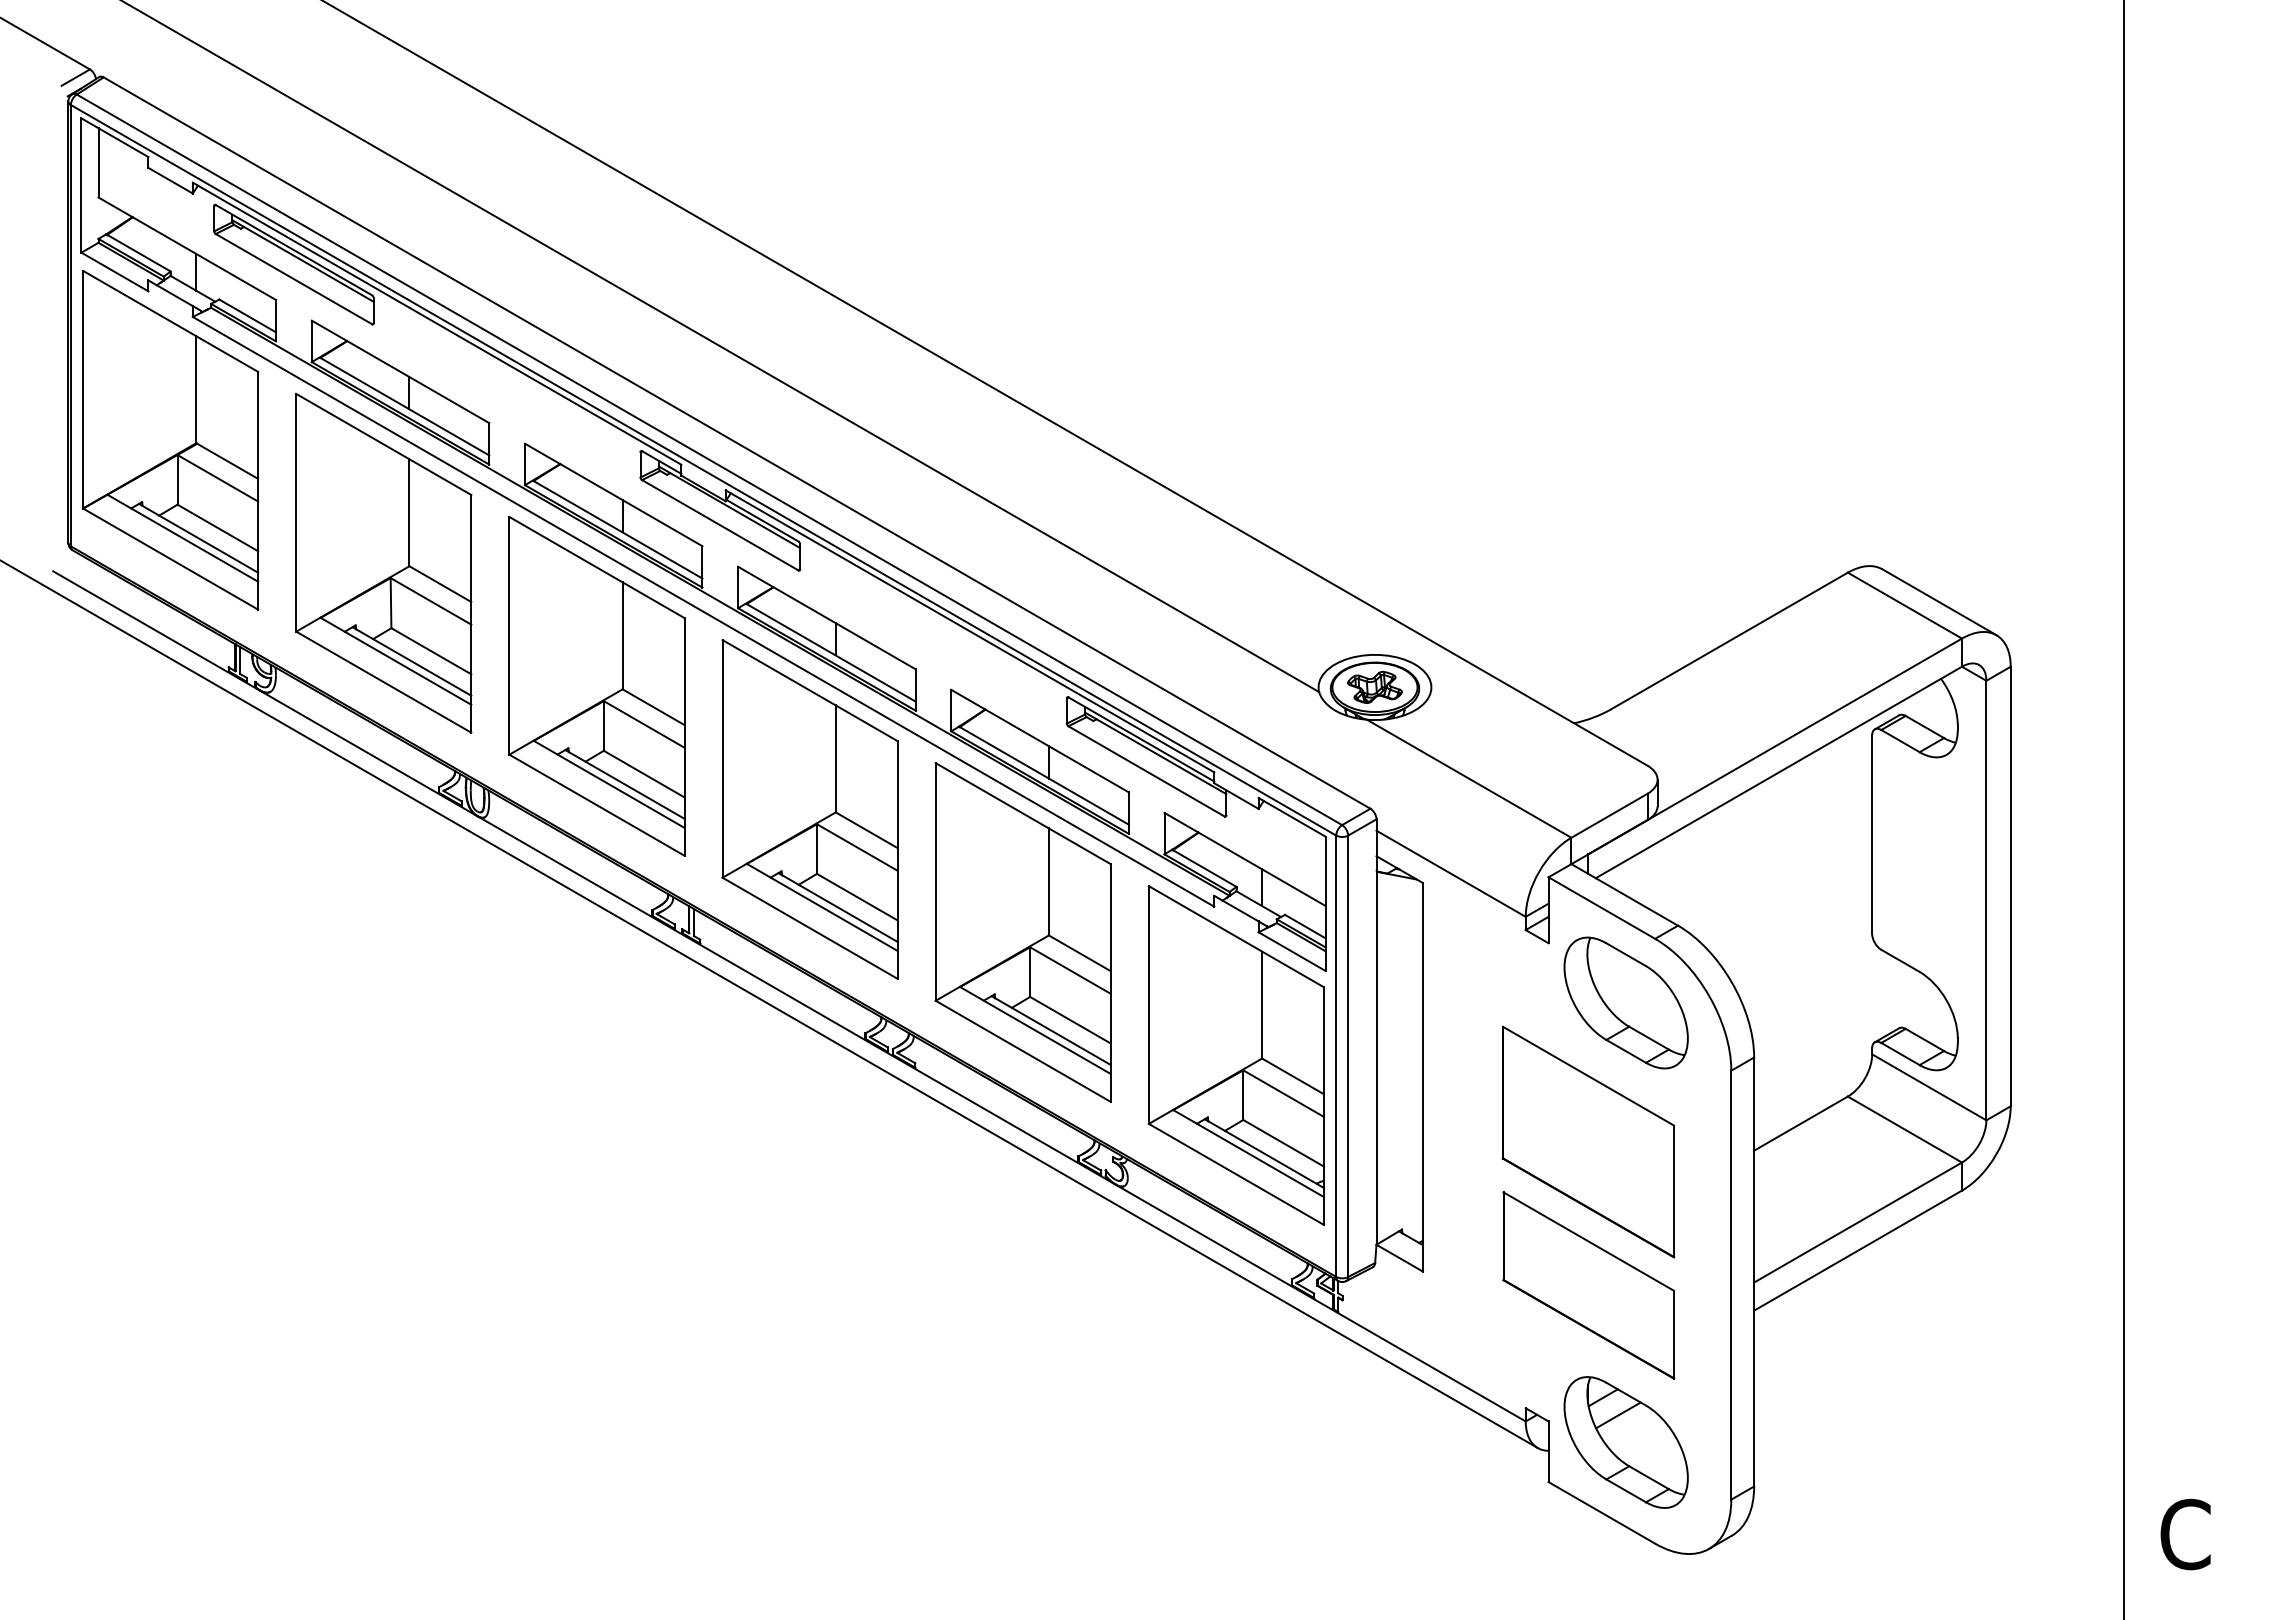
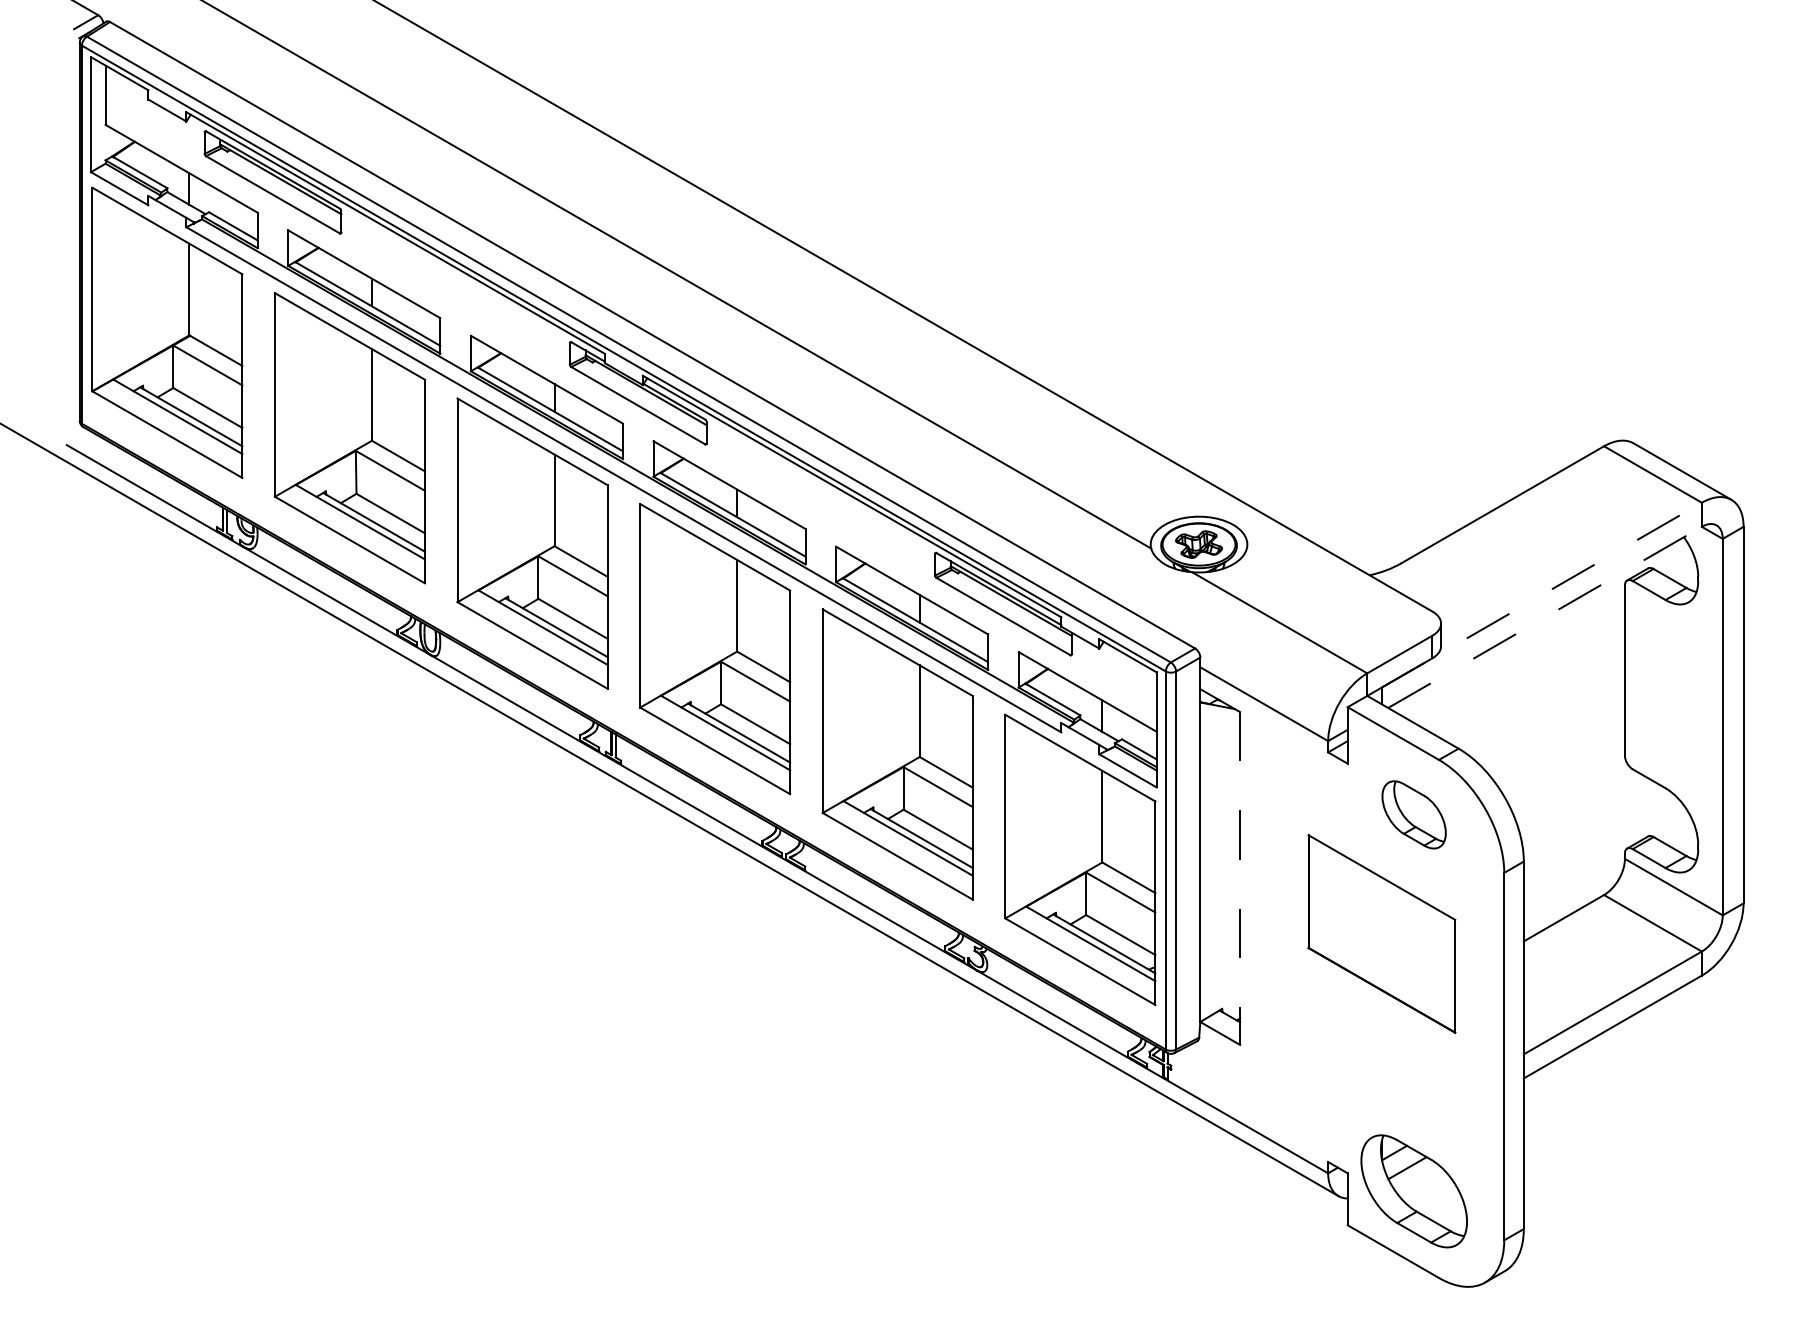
line: (1775, 746) -> (1542, 595), solid -> dashed
line: (1779, 772) -> (1545, 617), solid -> dashed
part: (1625, 1002) -> (1413, 814), size x0.6
line: (1422, 1077) -> (1239, 878), solid -> dashed
part: (1588, 1285) -> (1381, 1056), removed

